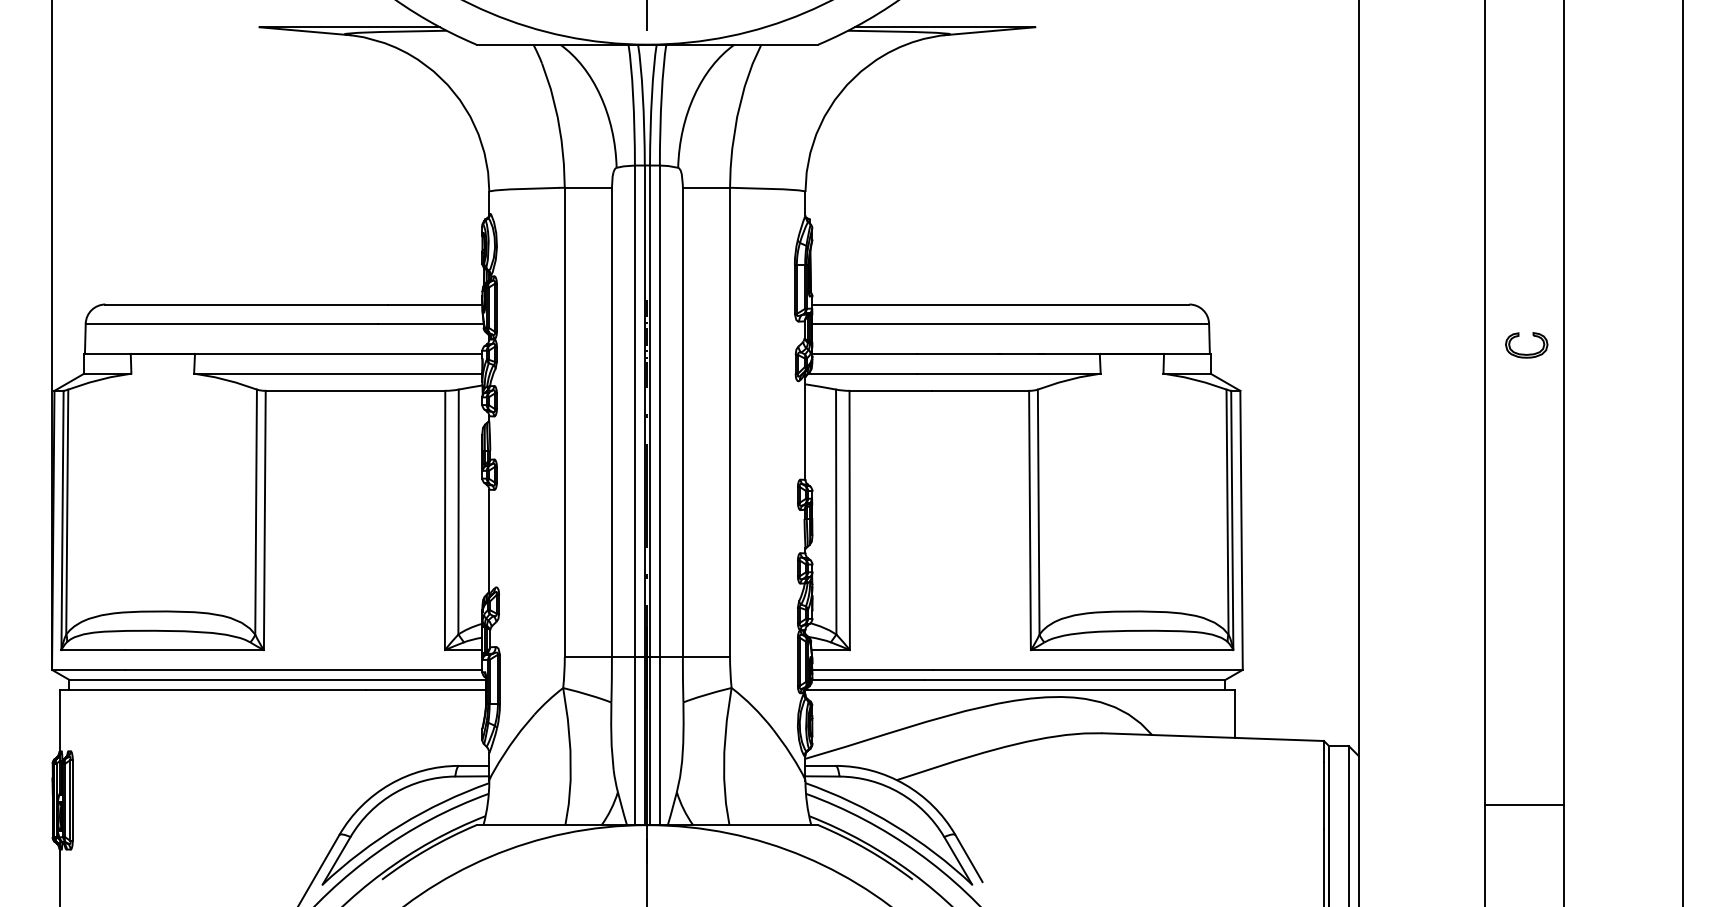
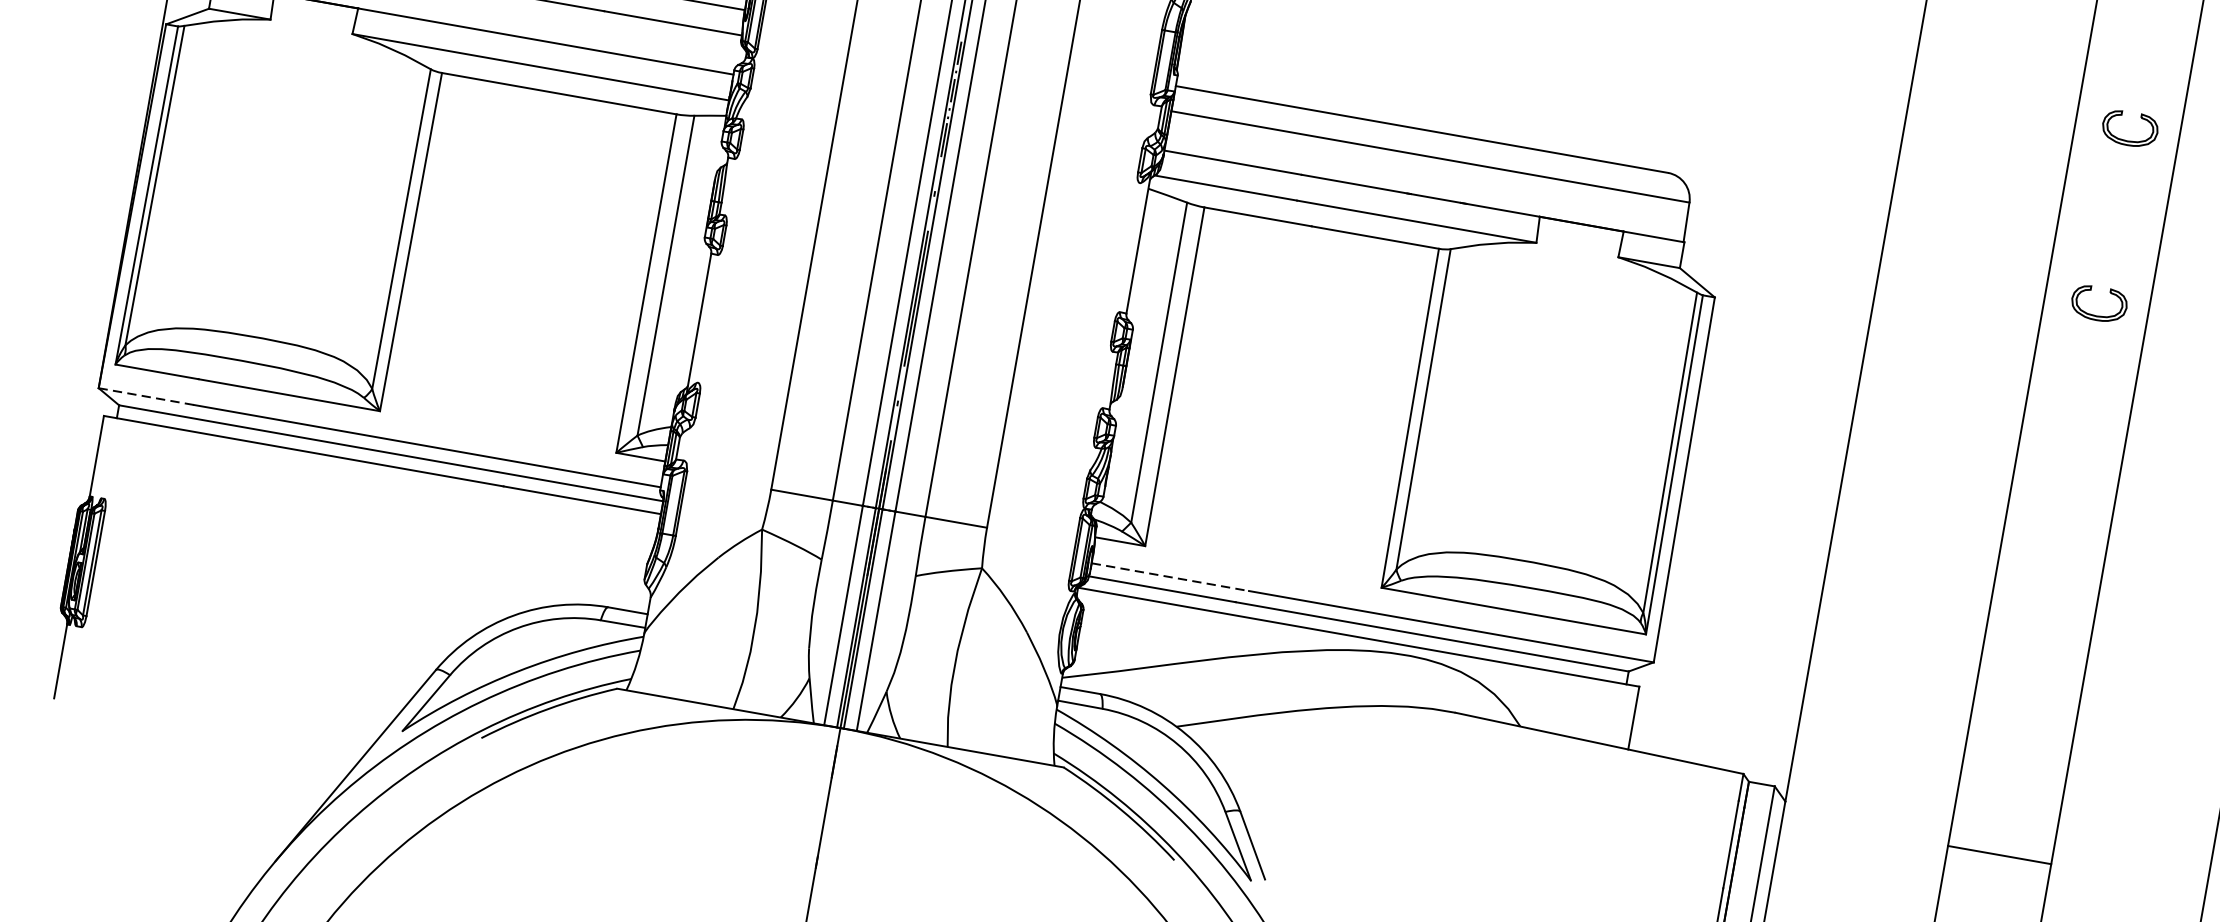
part: (1524, 219) -> (2125, 139), added
line: (87, 669) -> (145, 395), solid -> dashed
line: (873, 669) -> (1171, 576), solid -> dashed
line: (1524, 804) -> (1999, 854), moved

